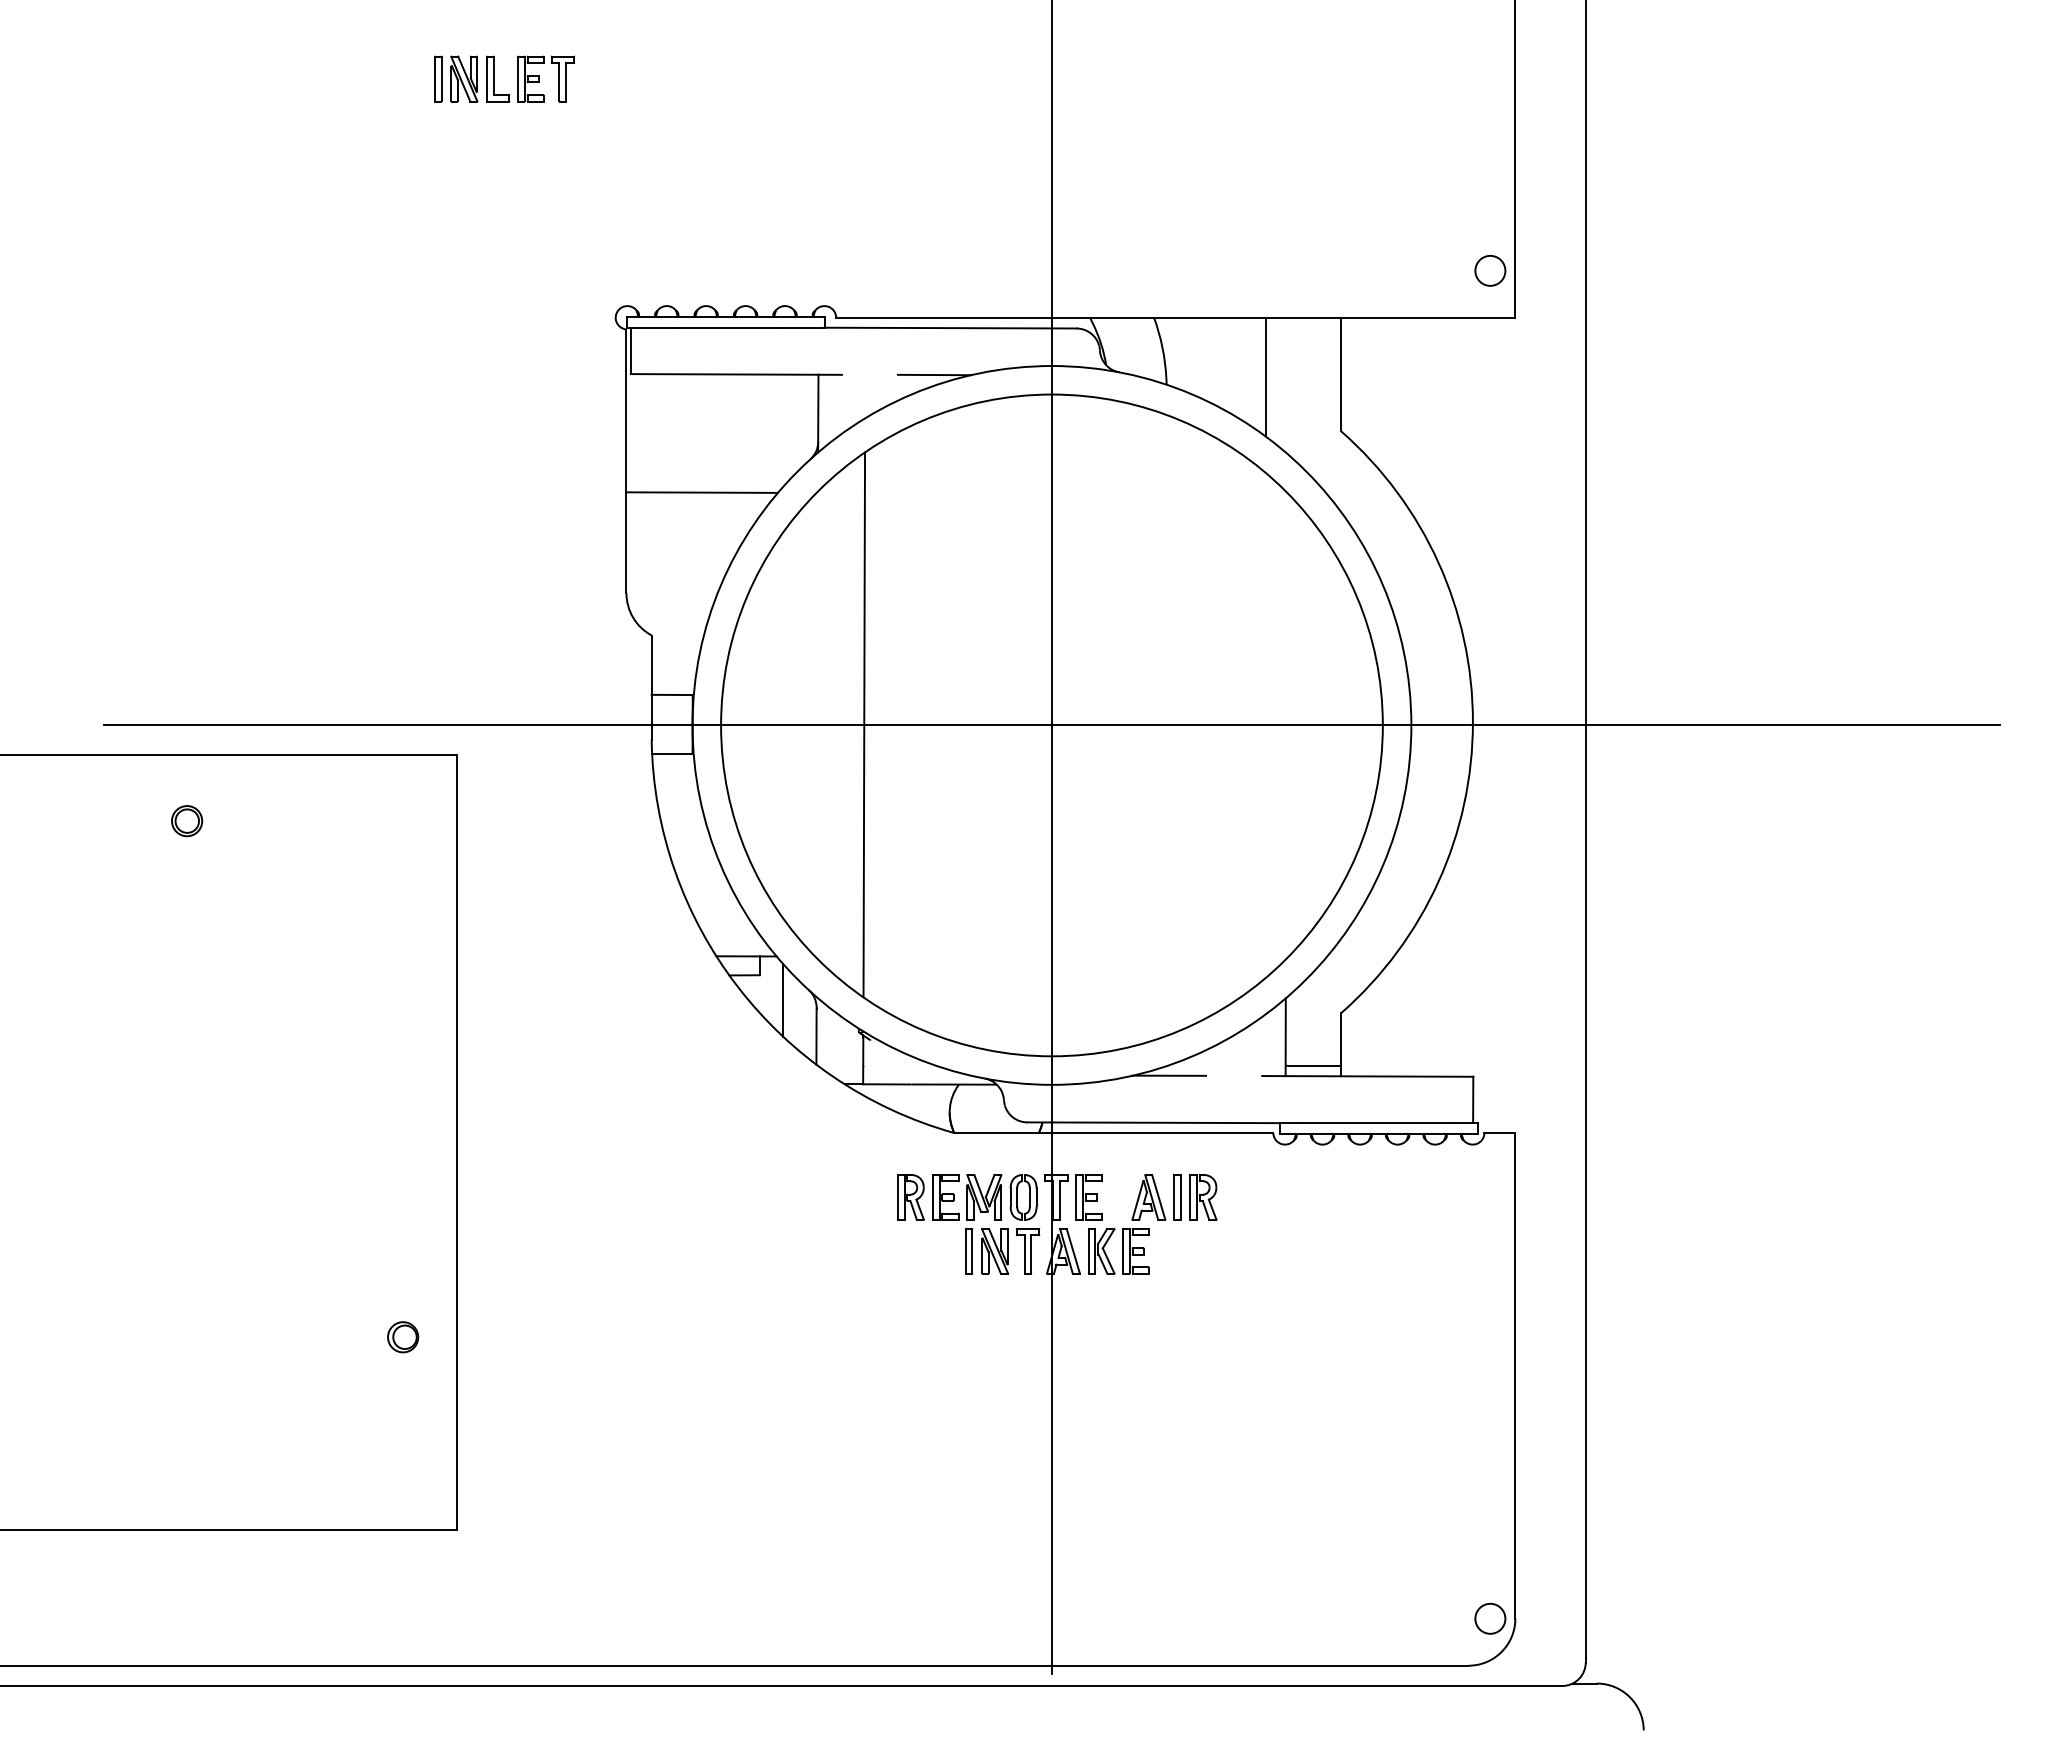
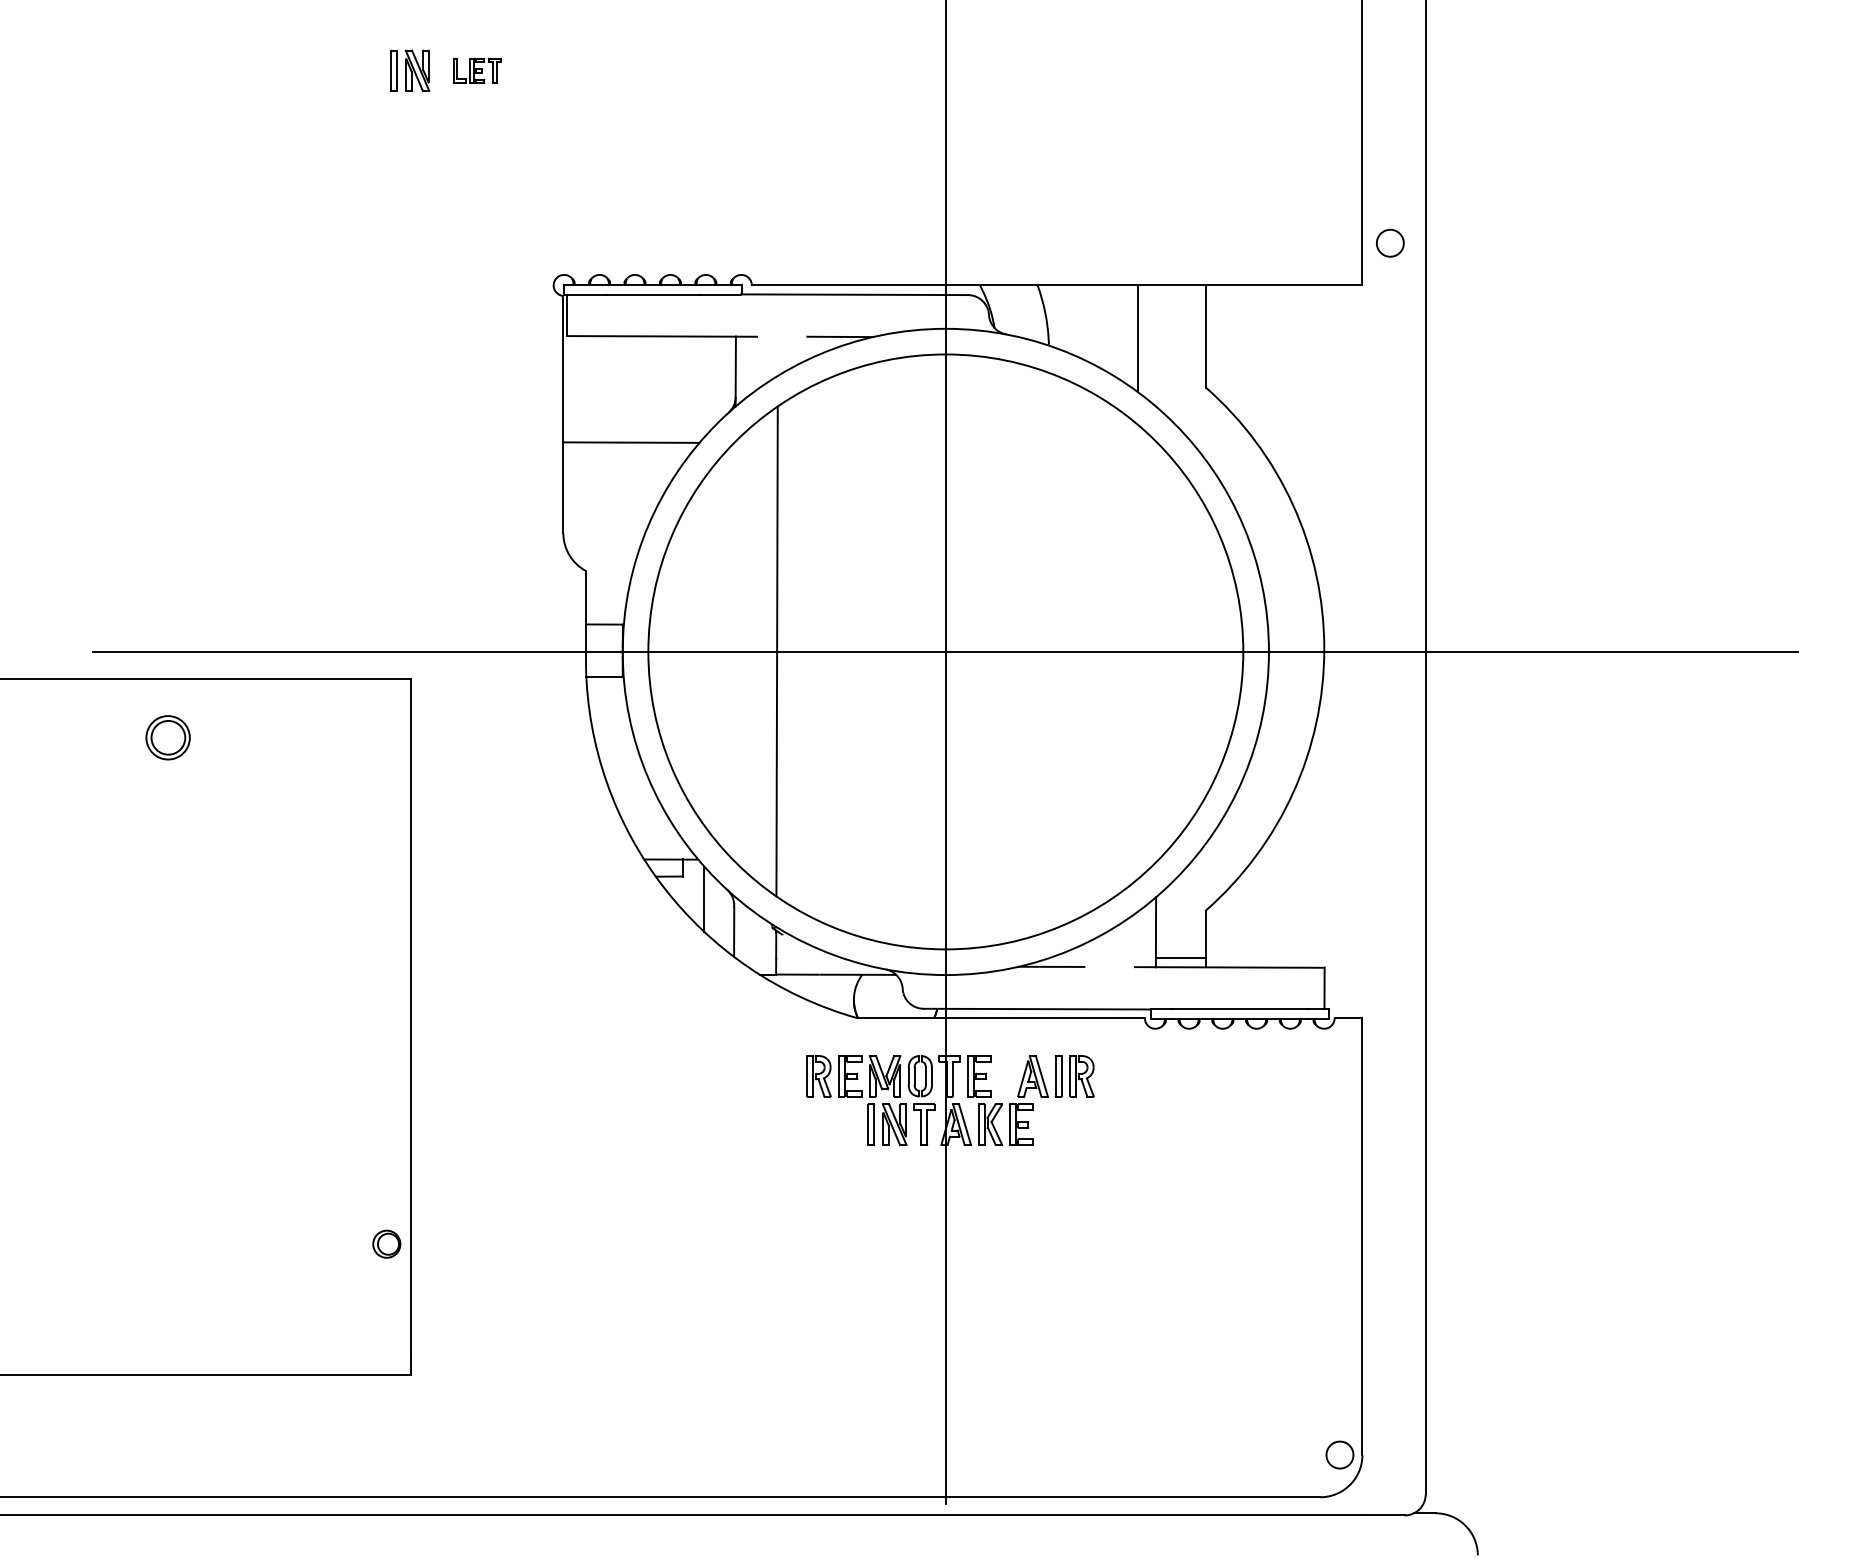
part: (530, 78) -> (477, 70), size x0.6
circle: (1490, 270) -> (1390, 242), moved
part: (187, 821) -> (168, 738), size x1.6
part: (403, 1337) -> (387, 1244), moved

